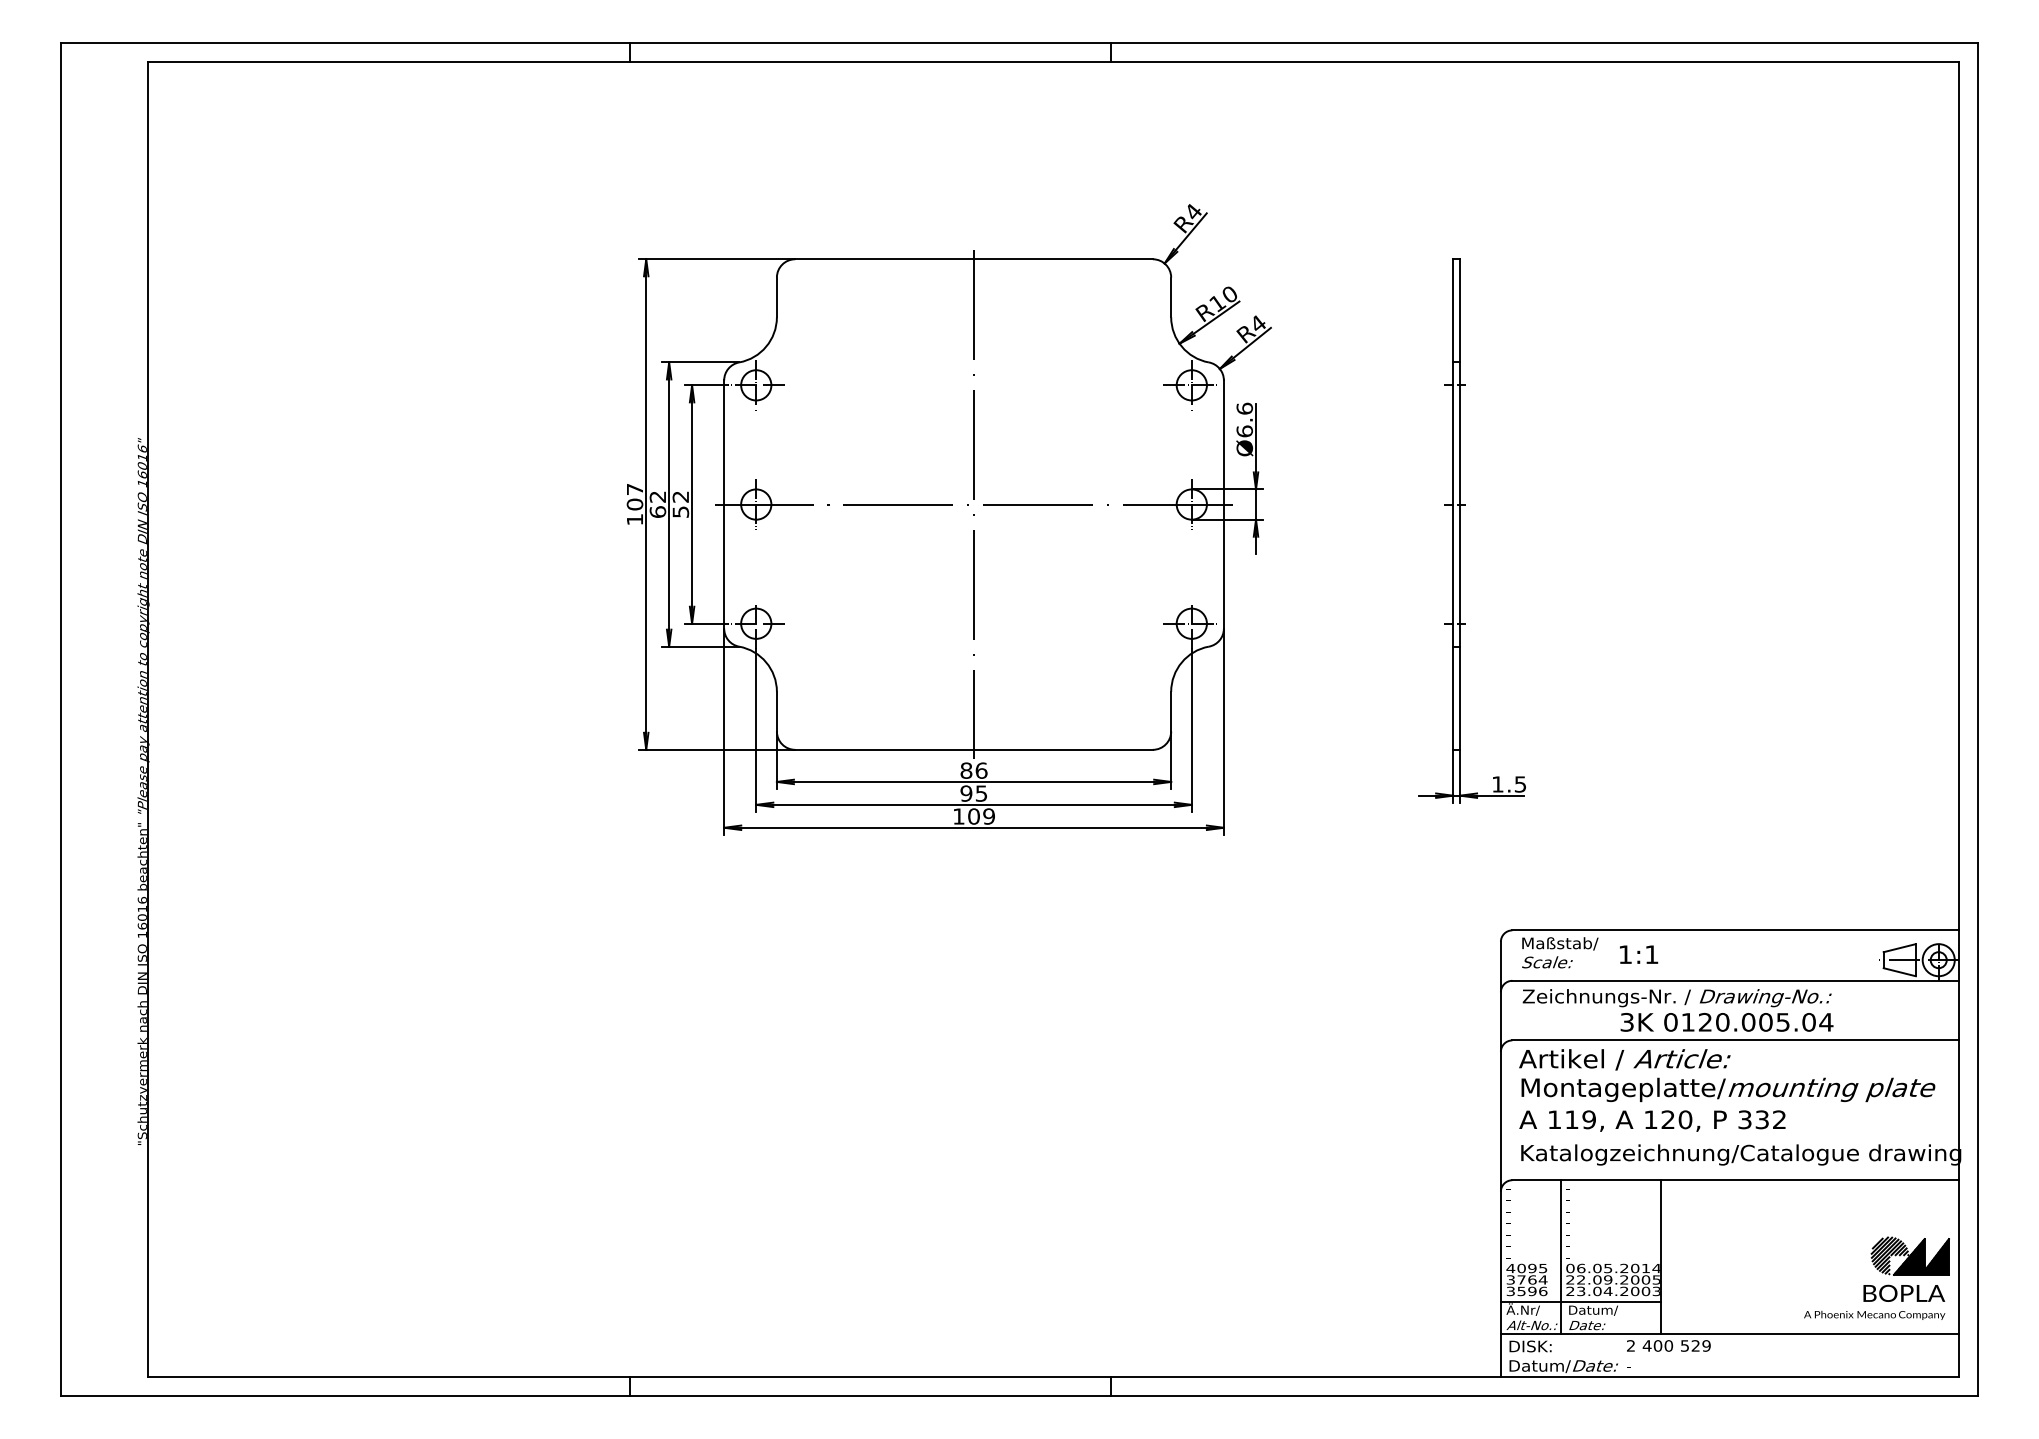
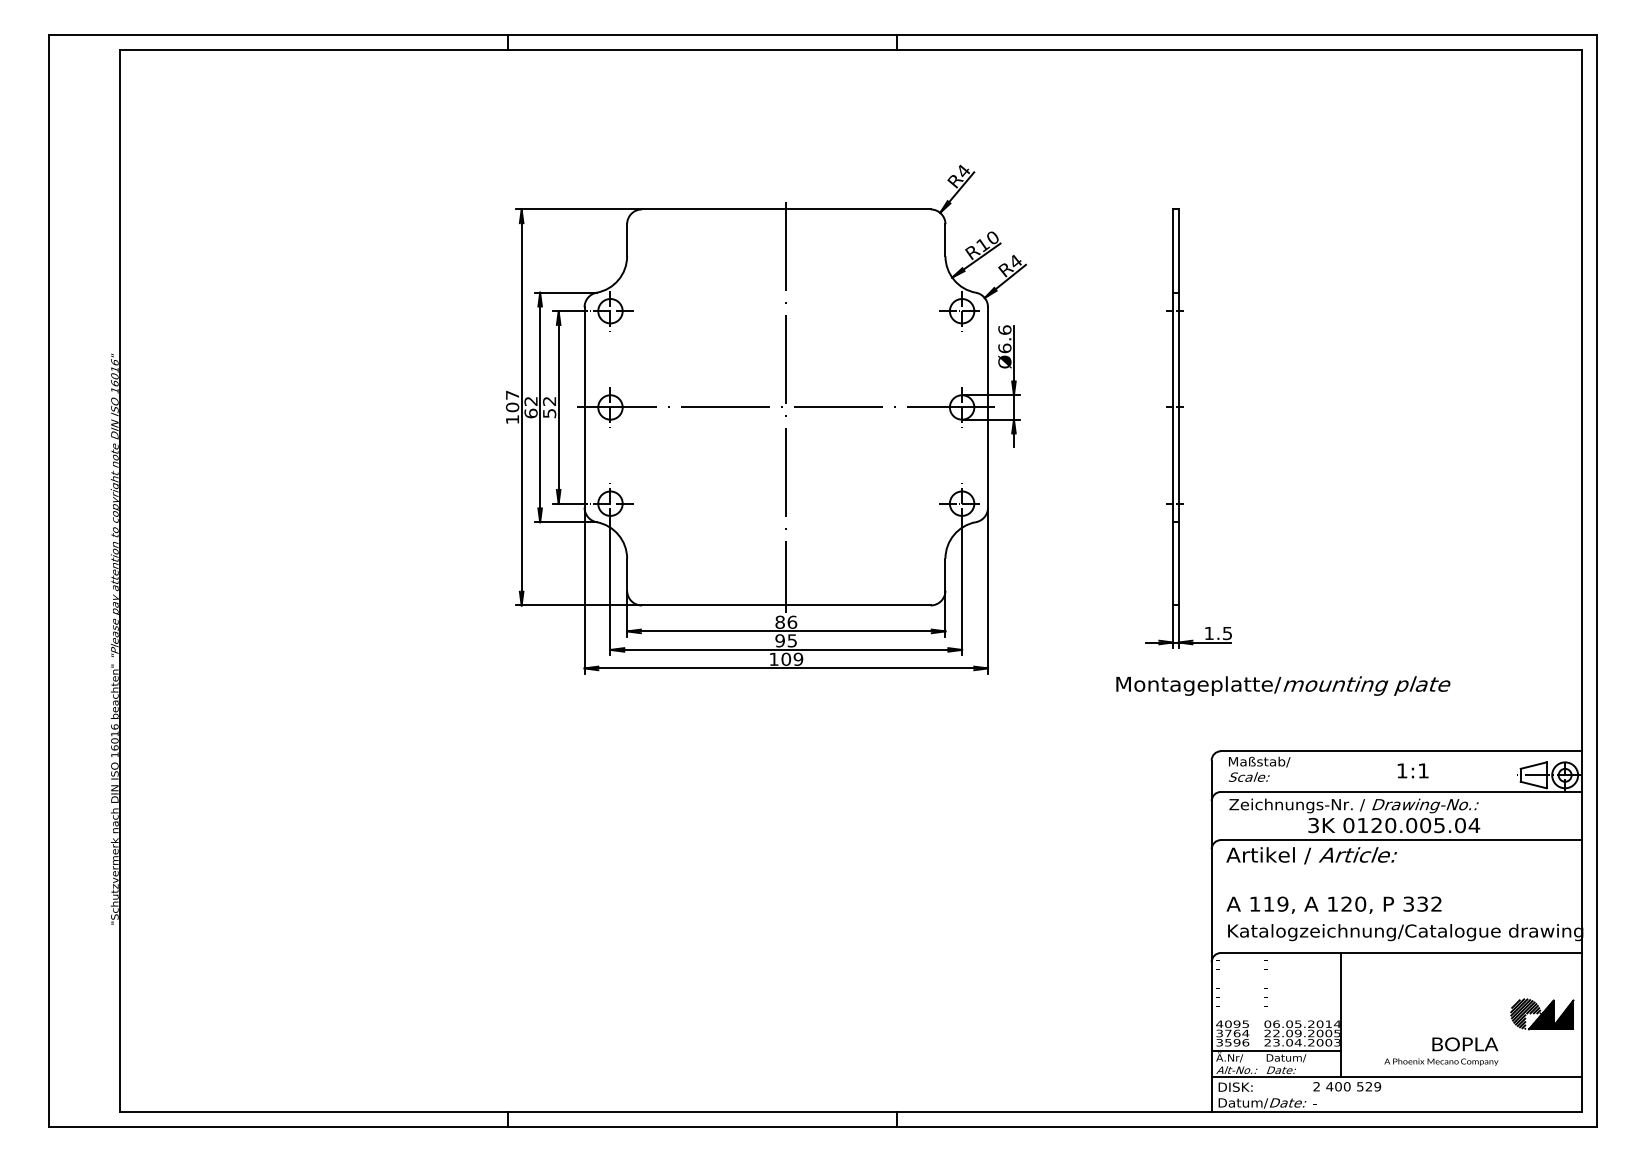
text: (1638, 954) -> (1412, 770), moved
text: (1728, 1089) -> (1283, 685), moved
line: (1560, 1257) -> (1259, 1015), removed
text: (1874, 1302) -> (1441, 1051), moved

